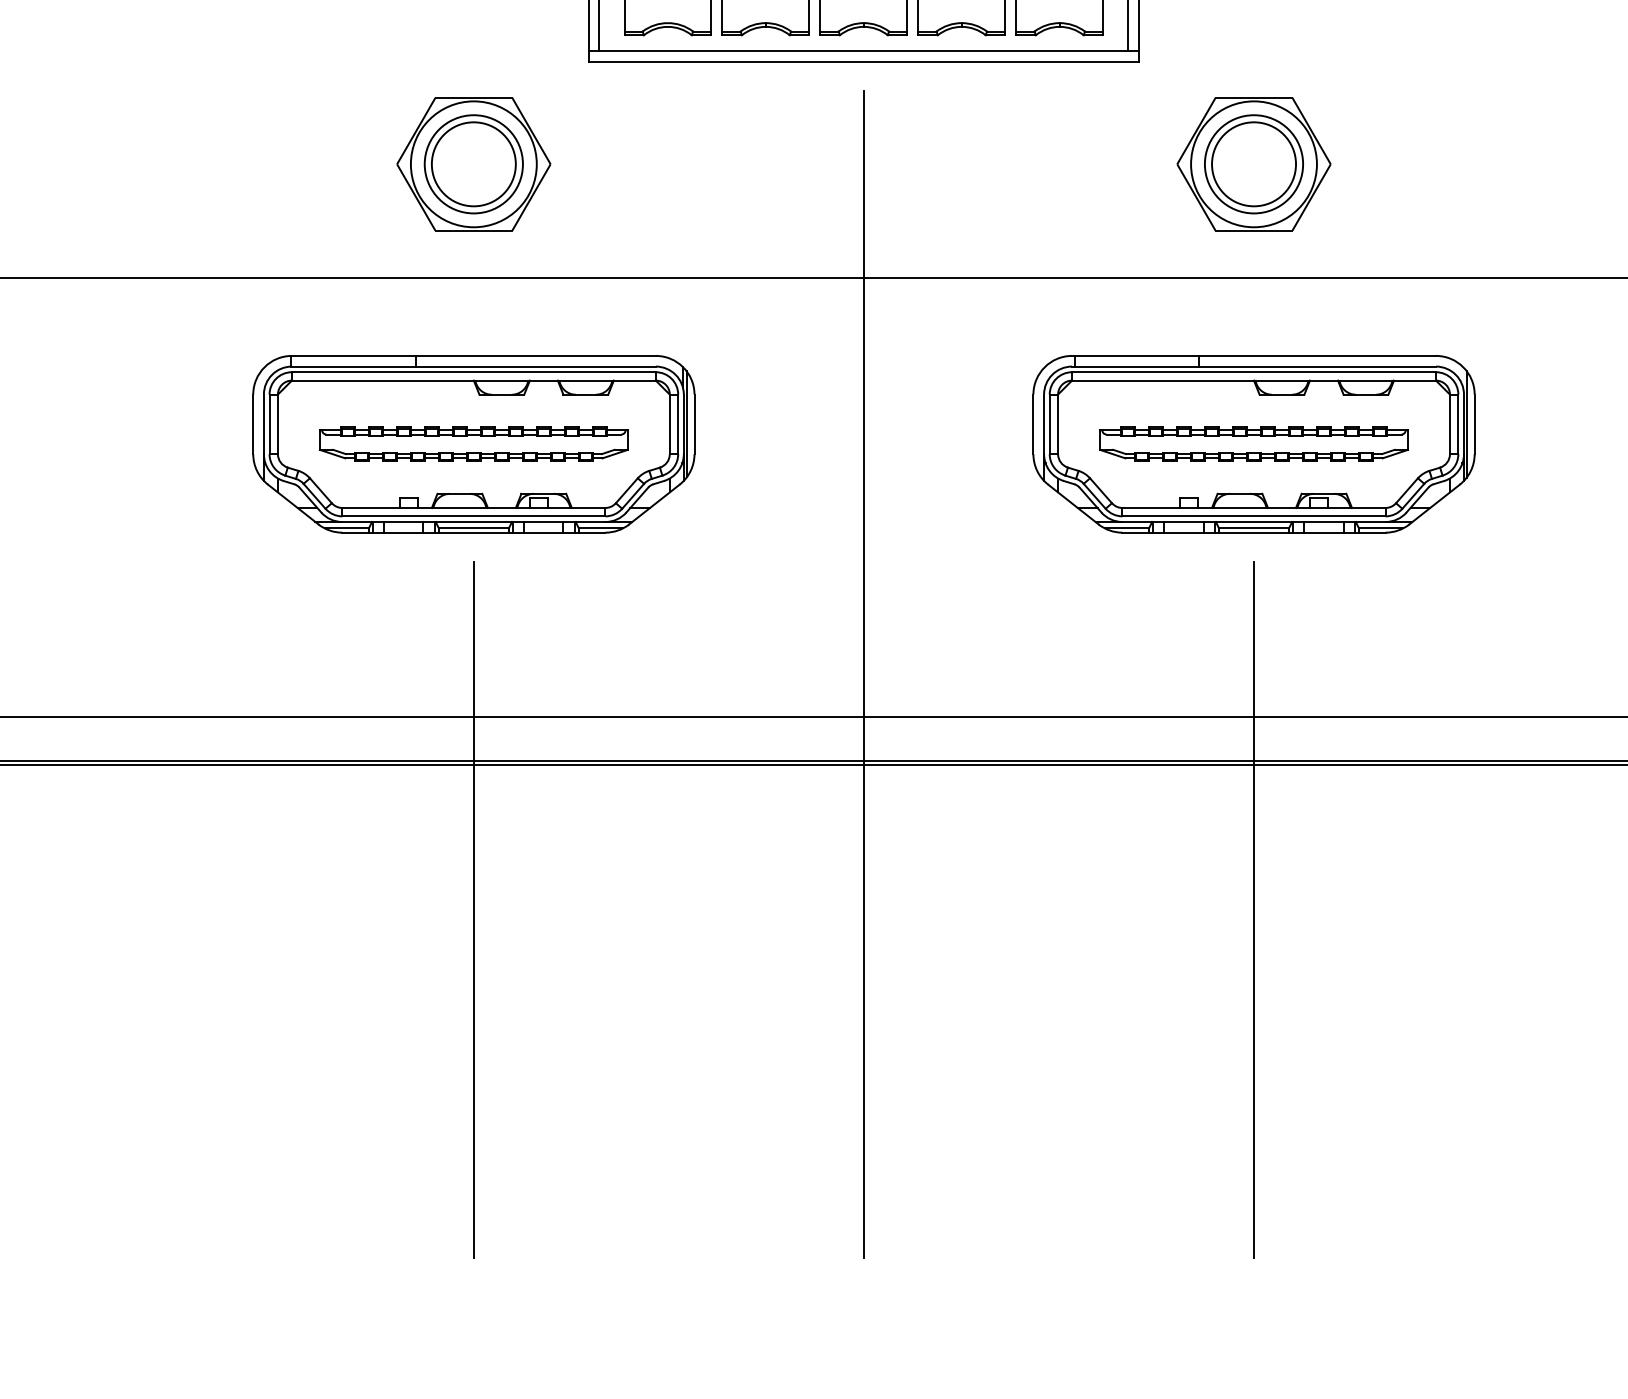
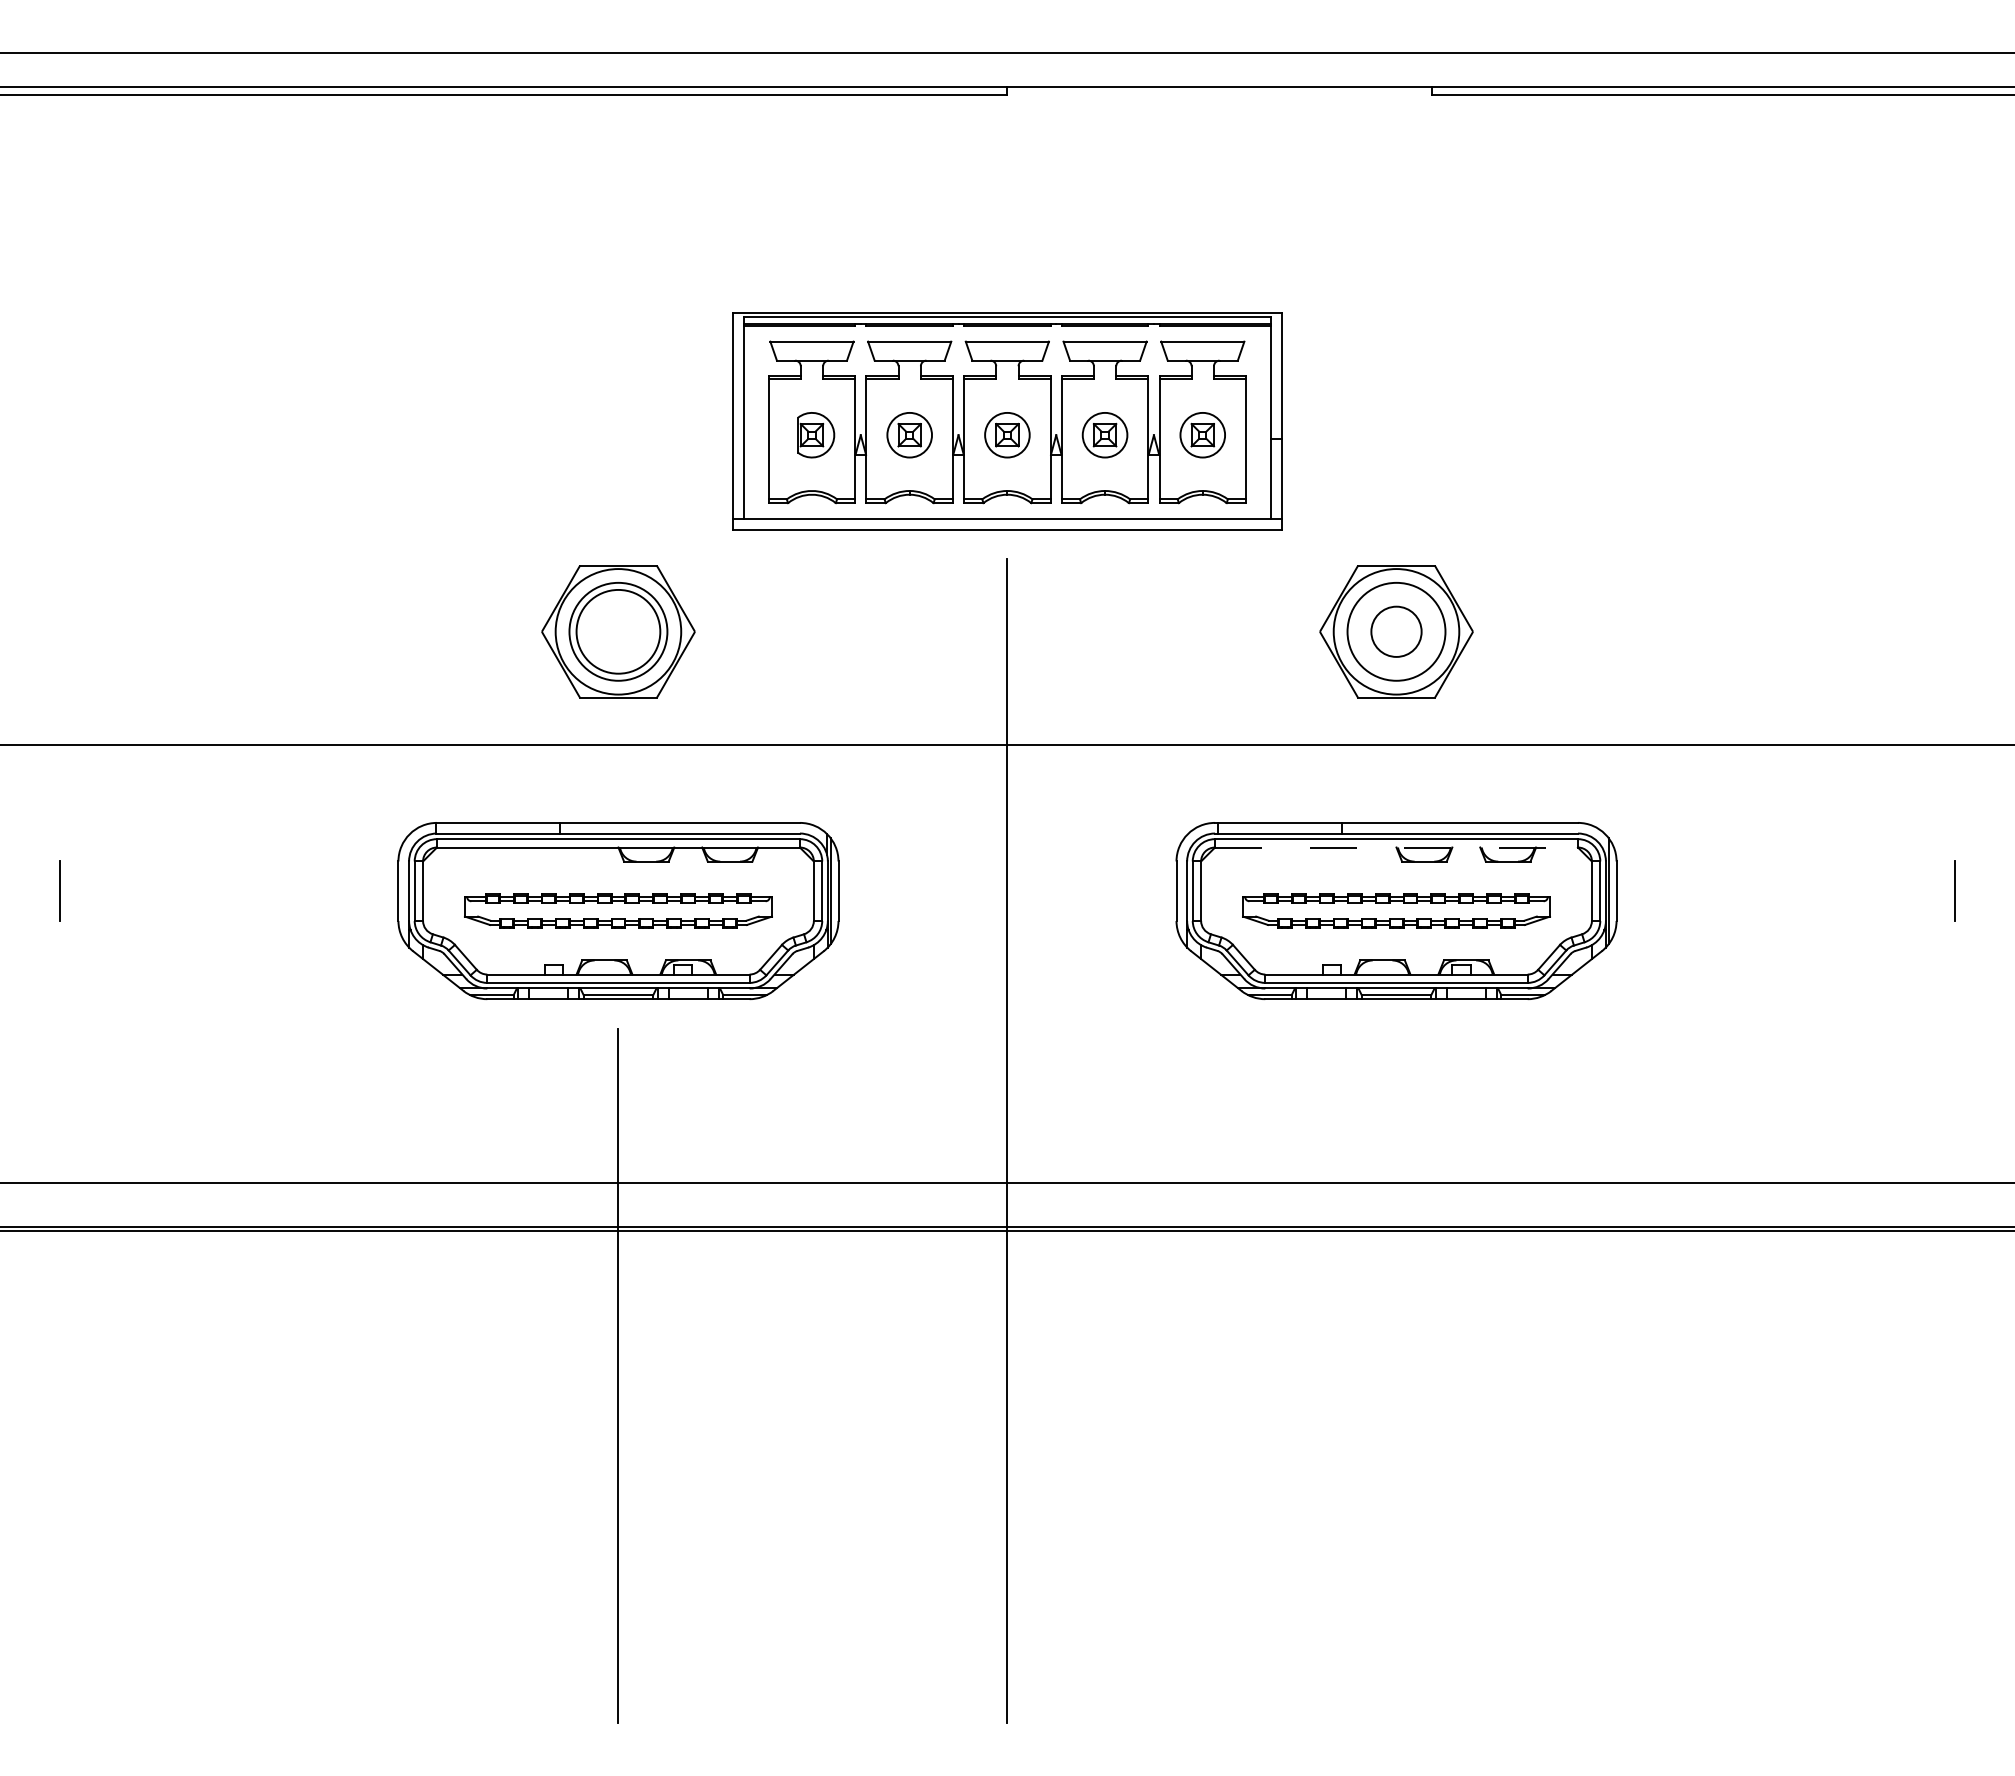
circle: (1254, 164) -> (1396, 631), size x0.6
line: (1255, 380) -> (1397, 847), solid -> dashed
line: (1254, 910) -> (1396, 1375), removed

